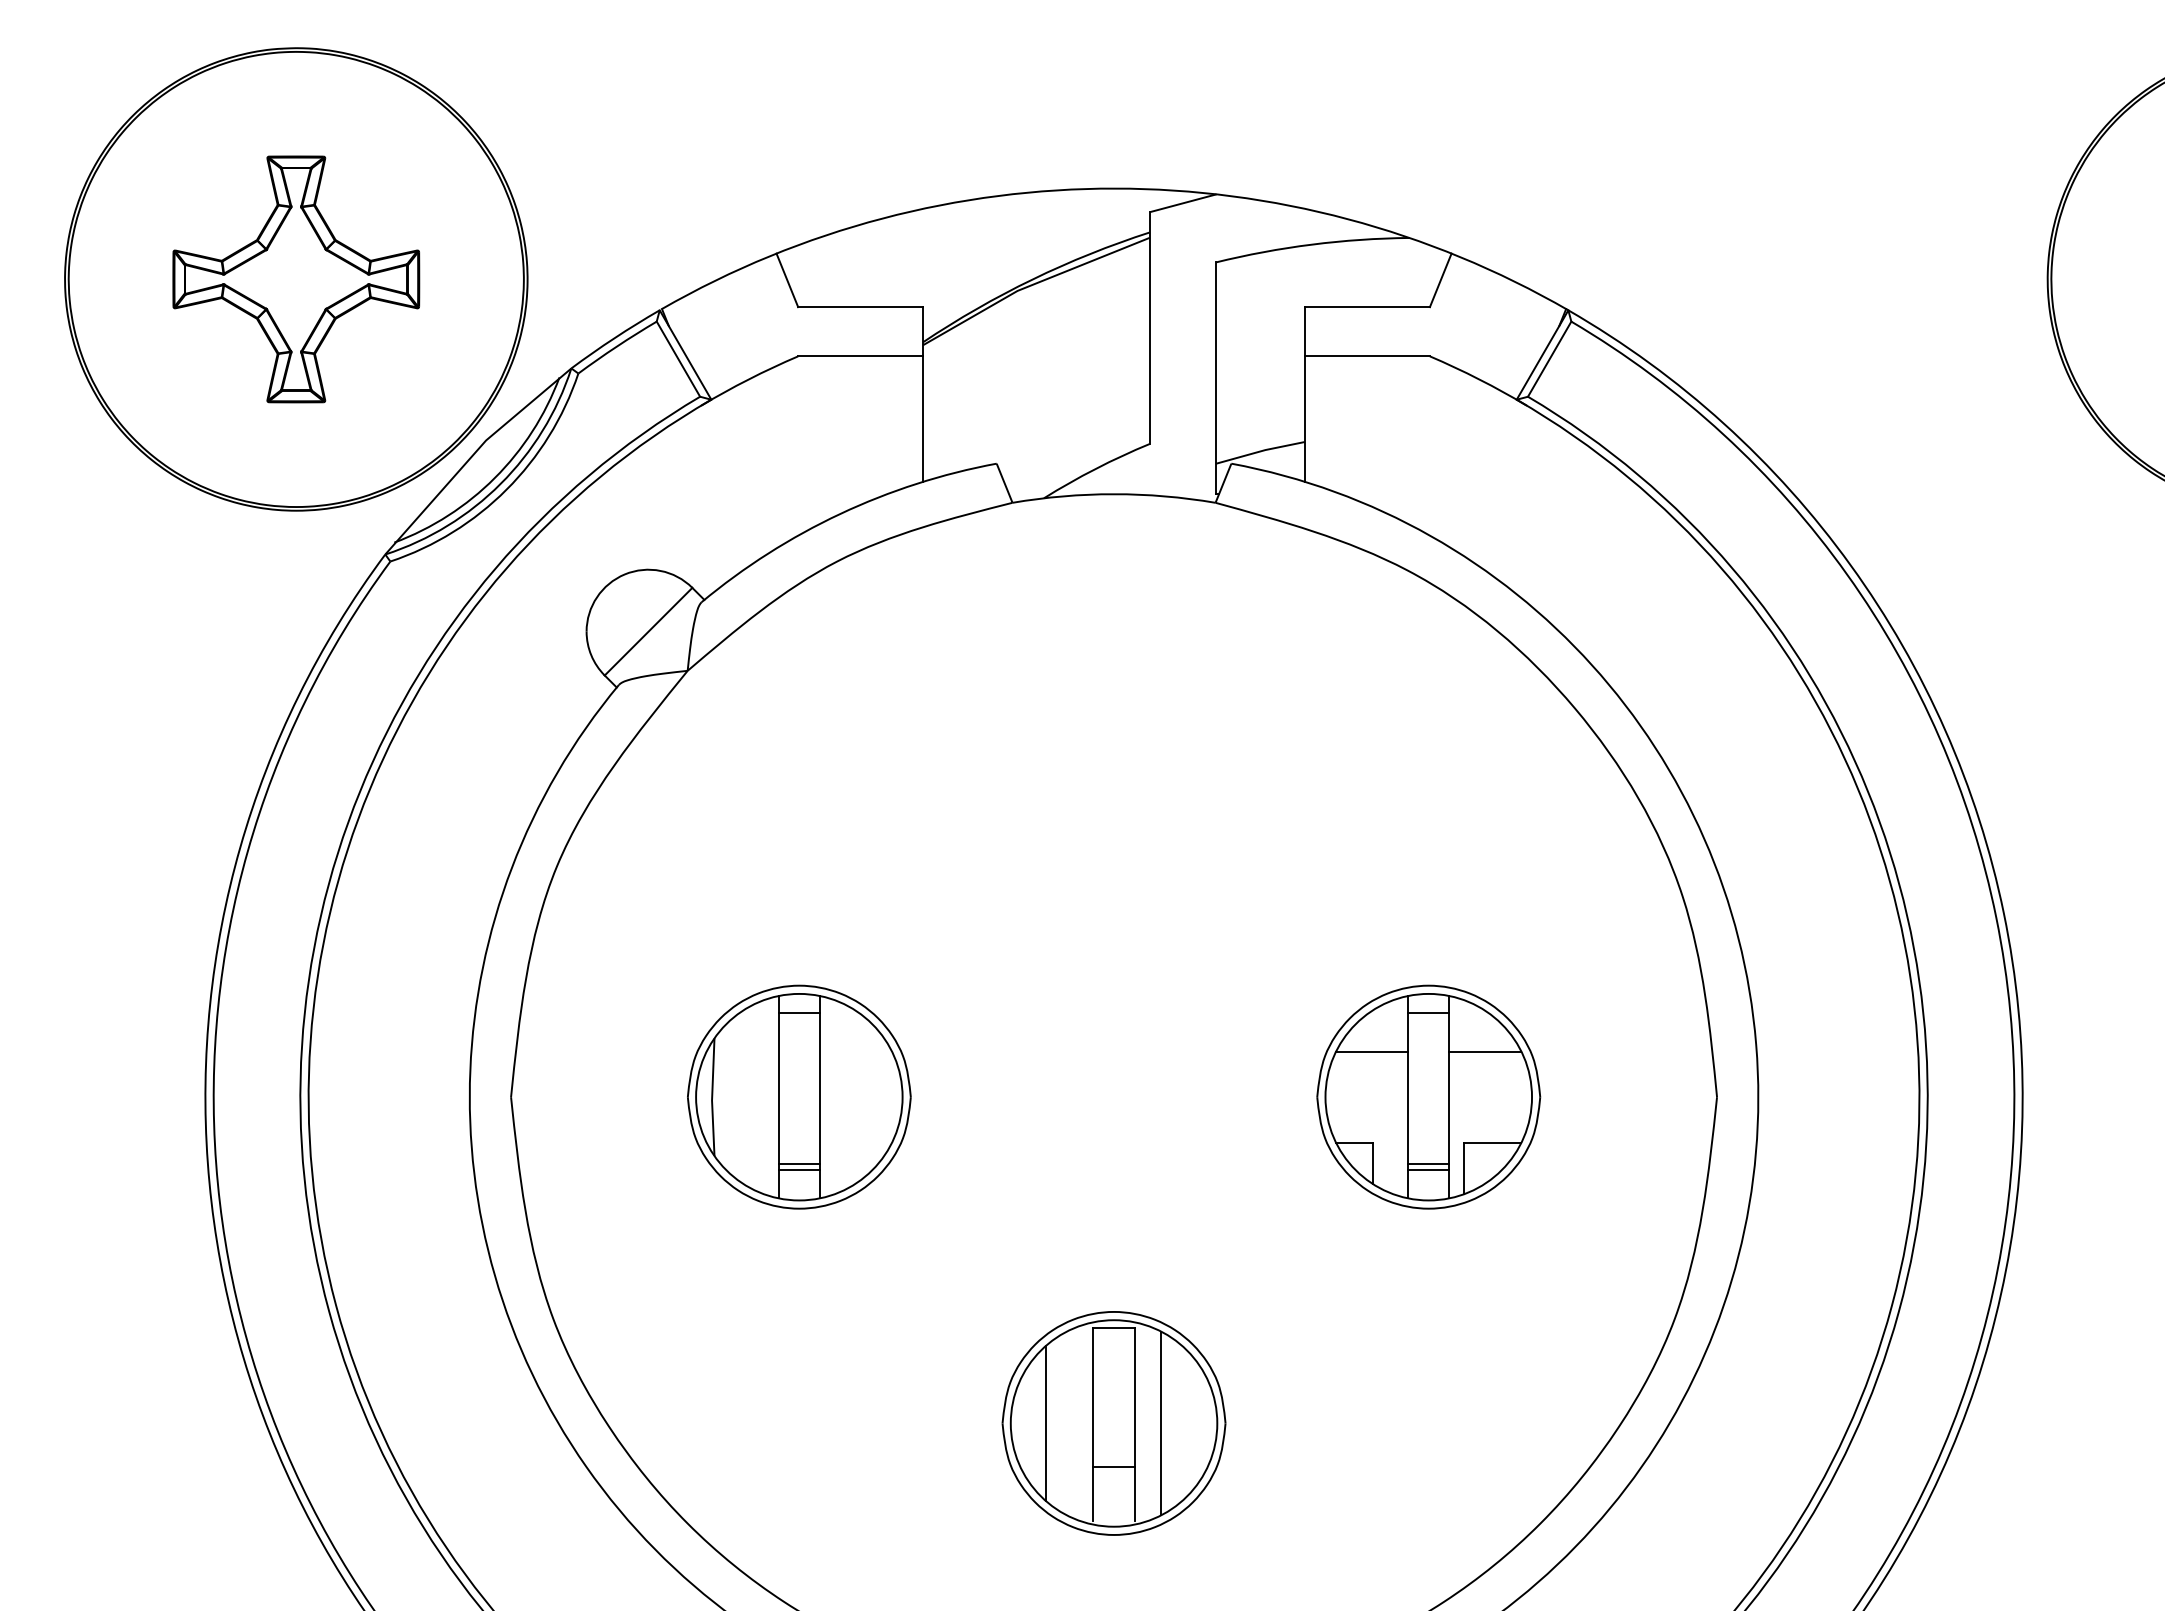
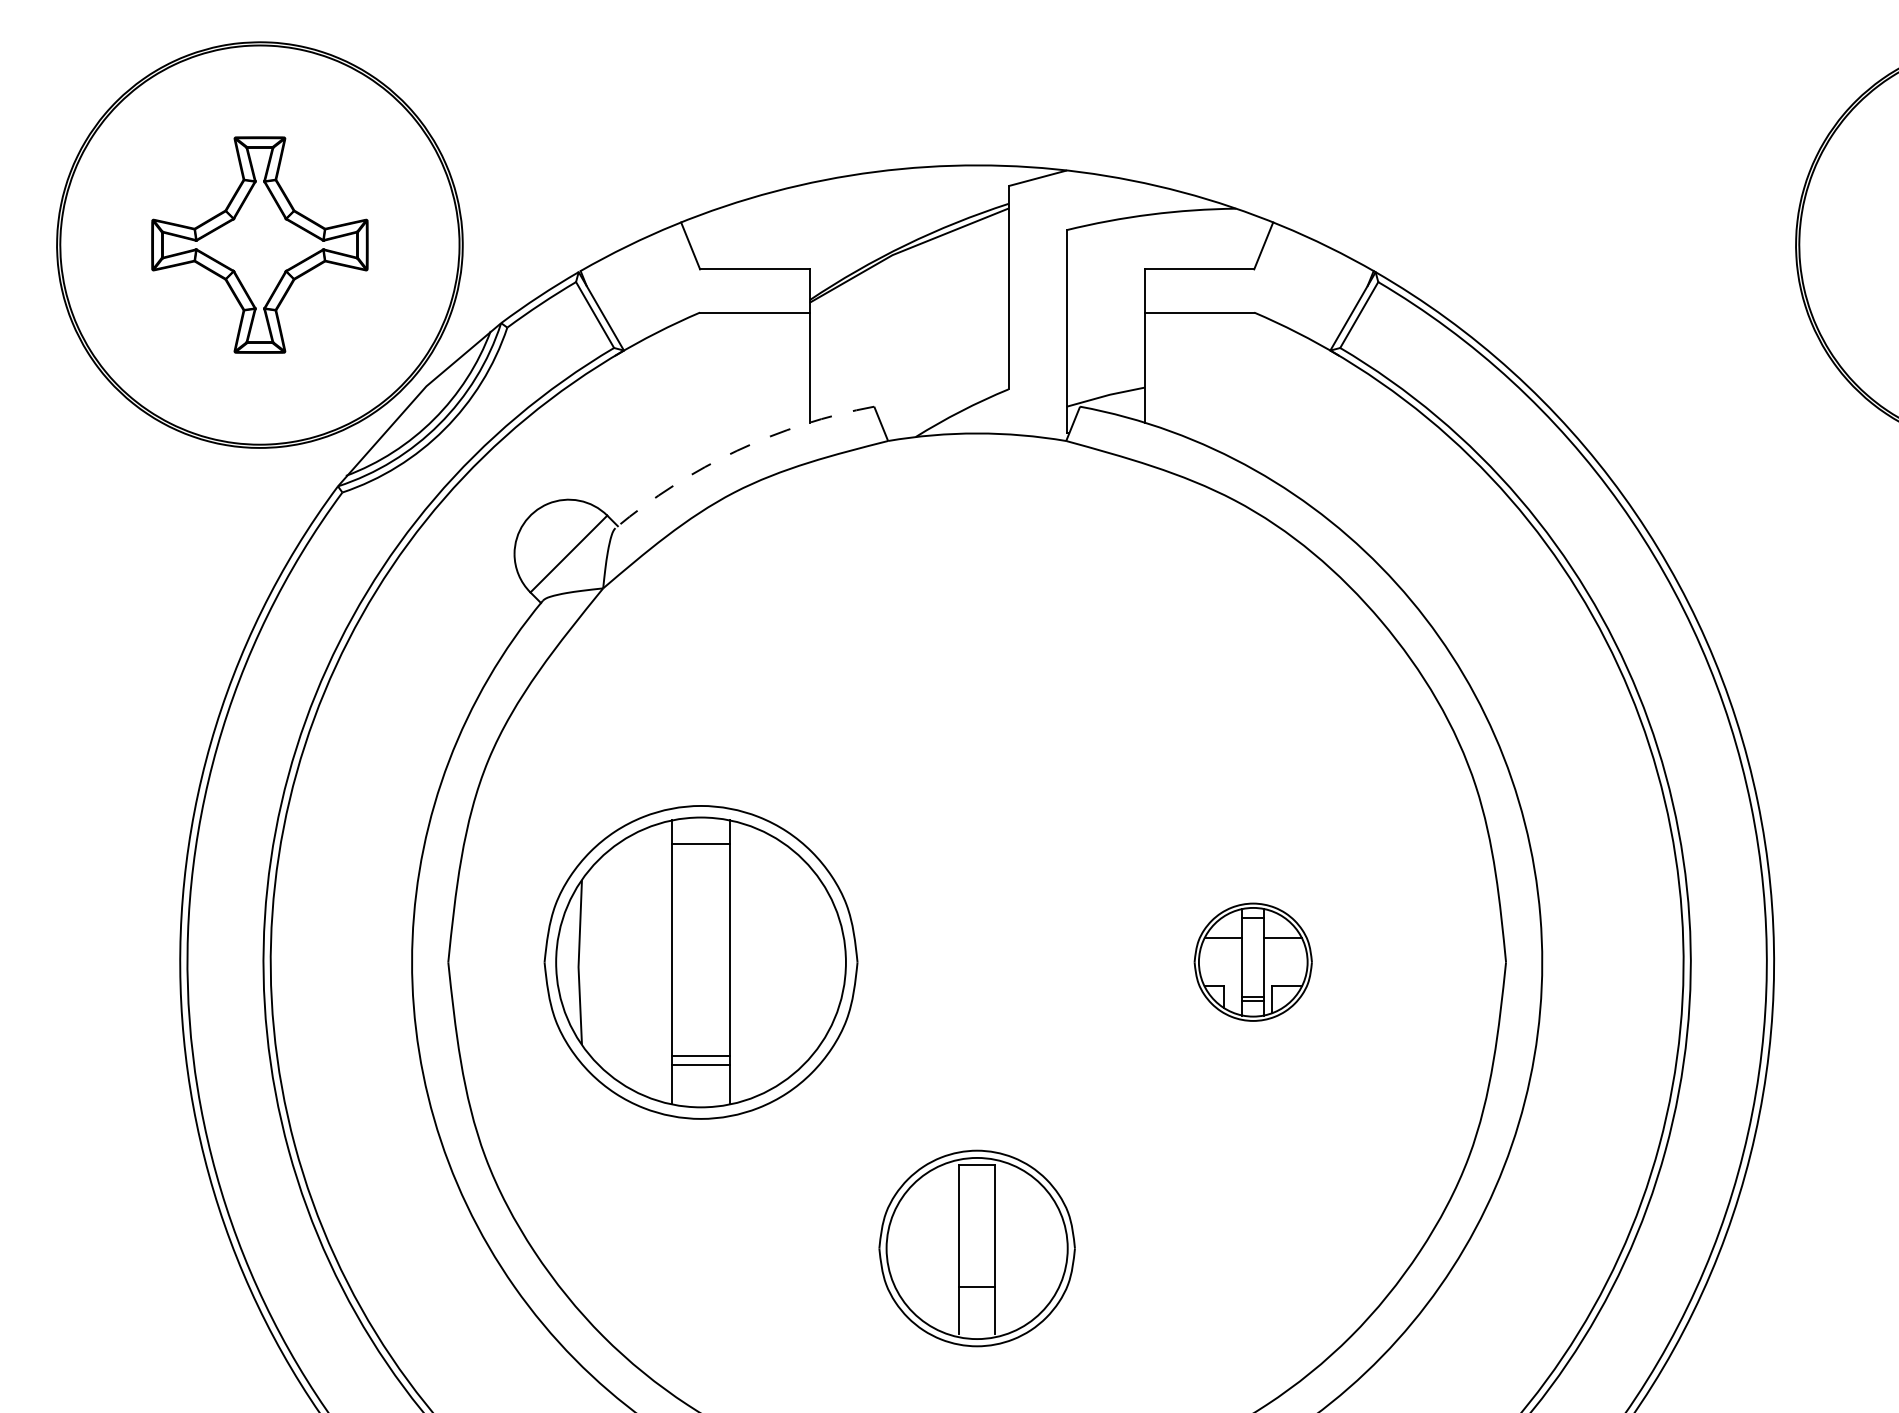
arc: (840, 513) -> (737, 450), solid -> dashed
part: (799, 1096) -> (701, 961), size x1.6
part: (1428, 1096) -> (1252, 961), size x0.6
line: (1045, 1423) -> (917, 1248), removed
line: (1161, 1423) -> (1018, 1248), removed

